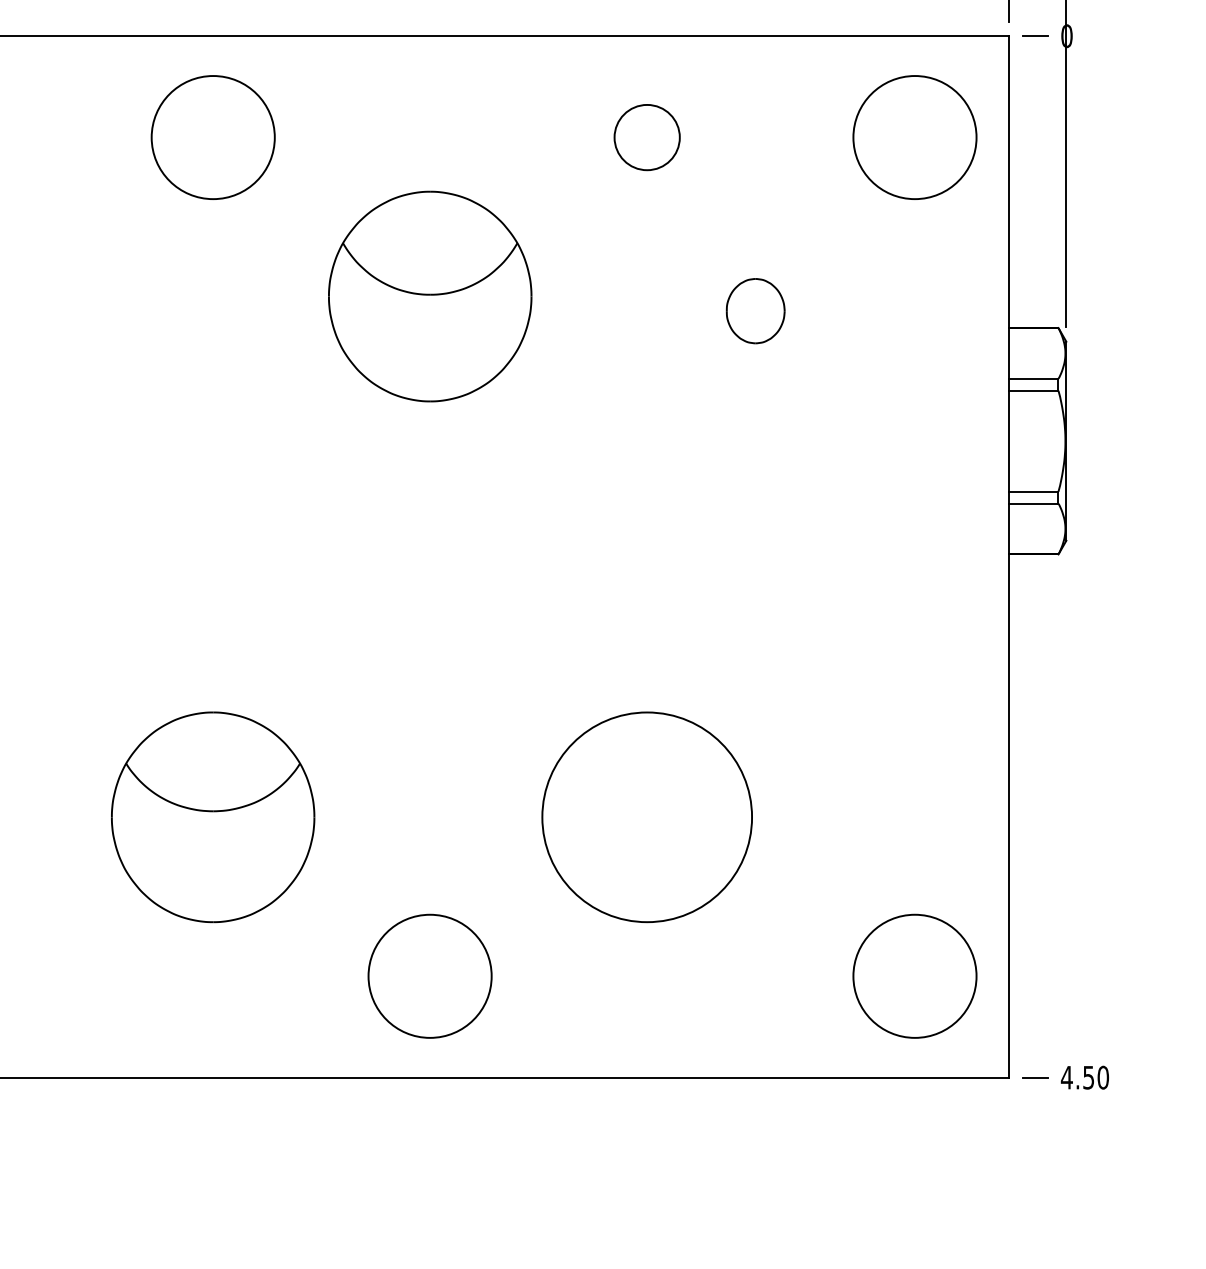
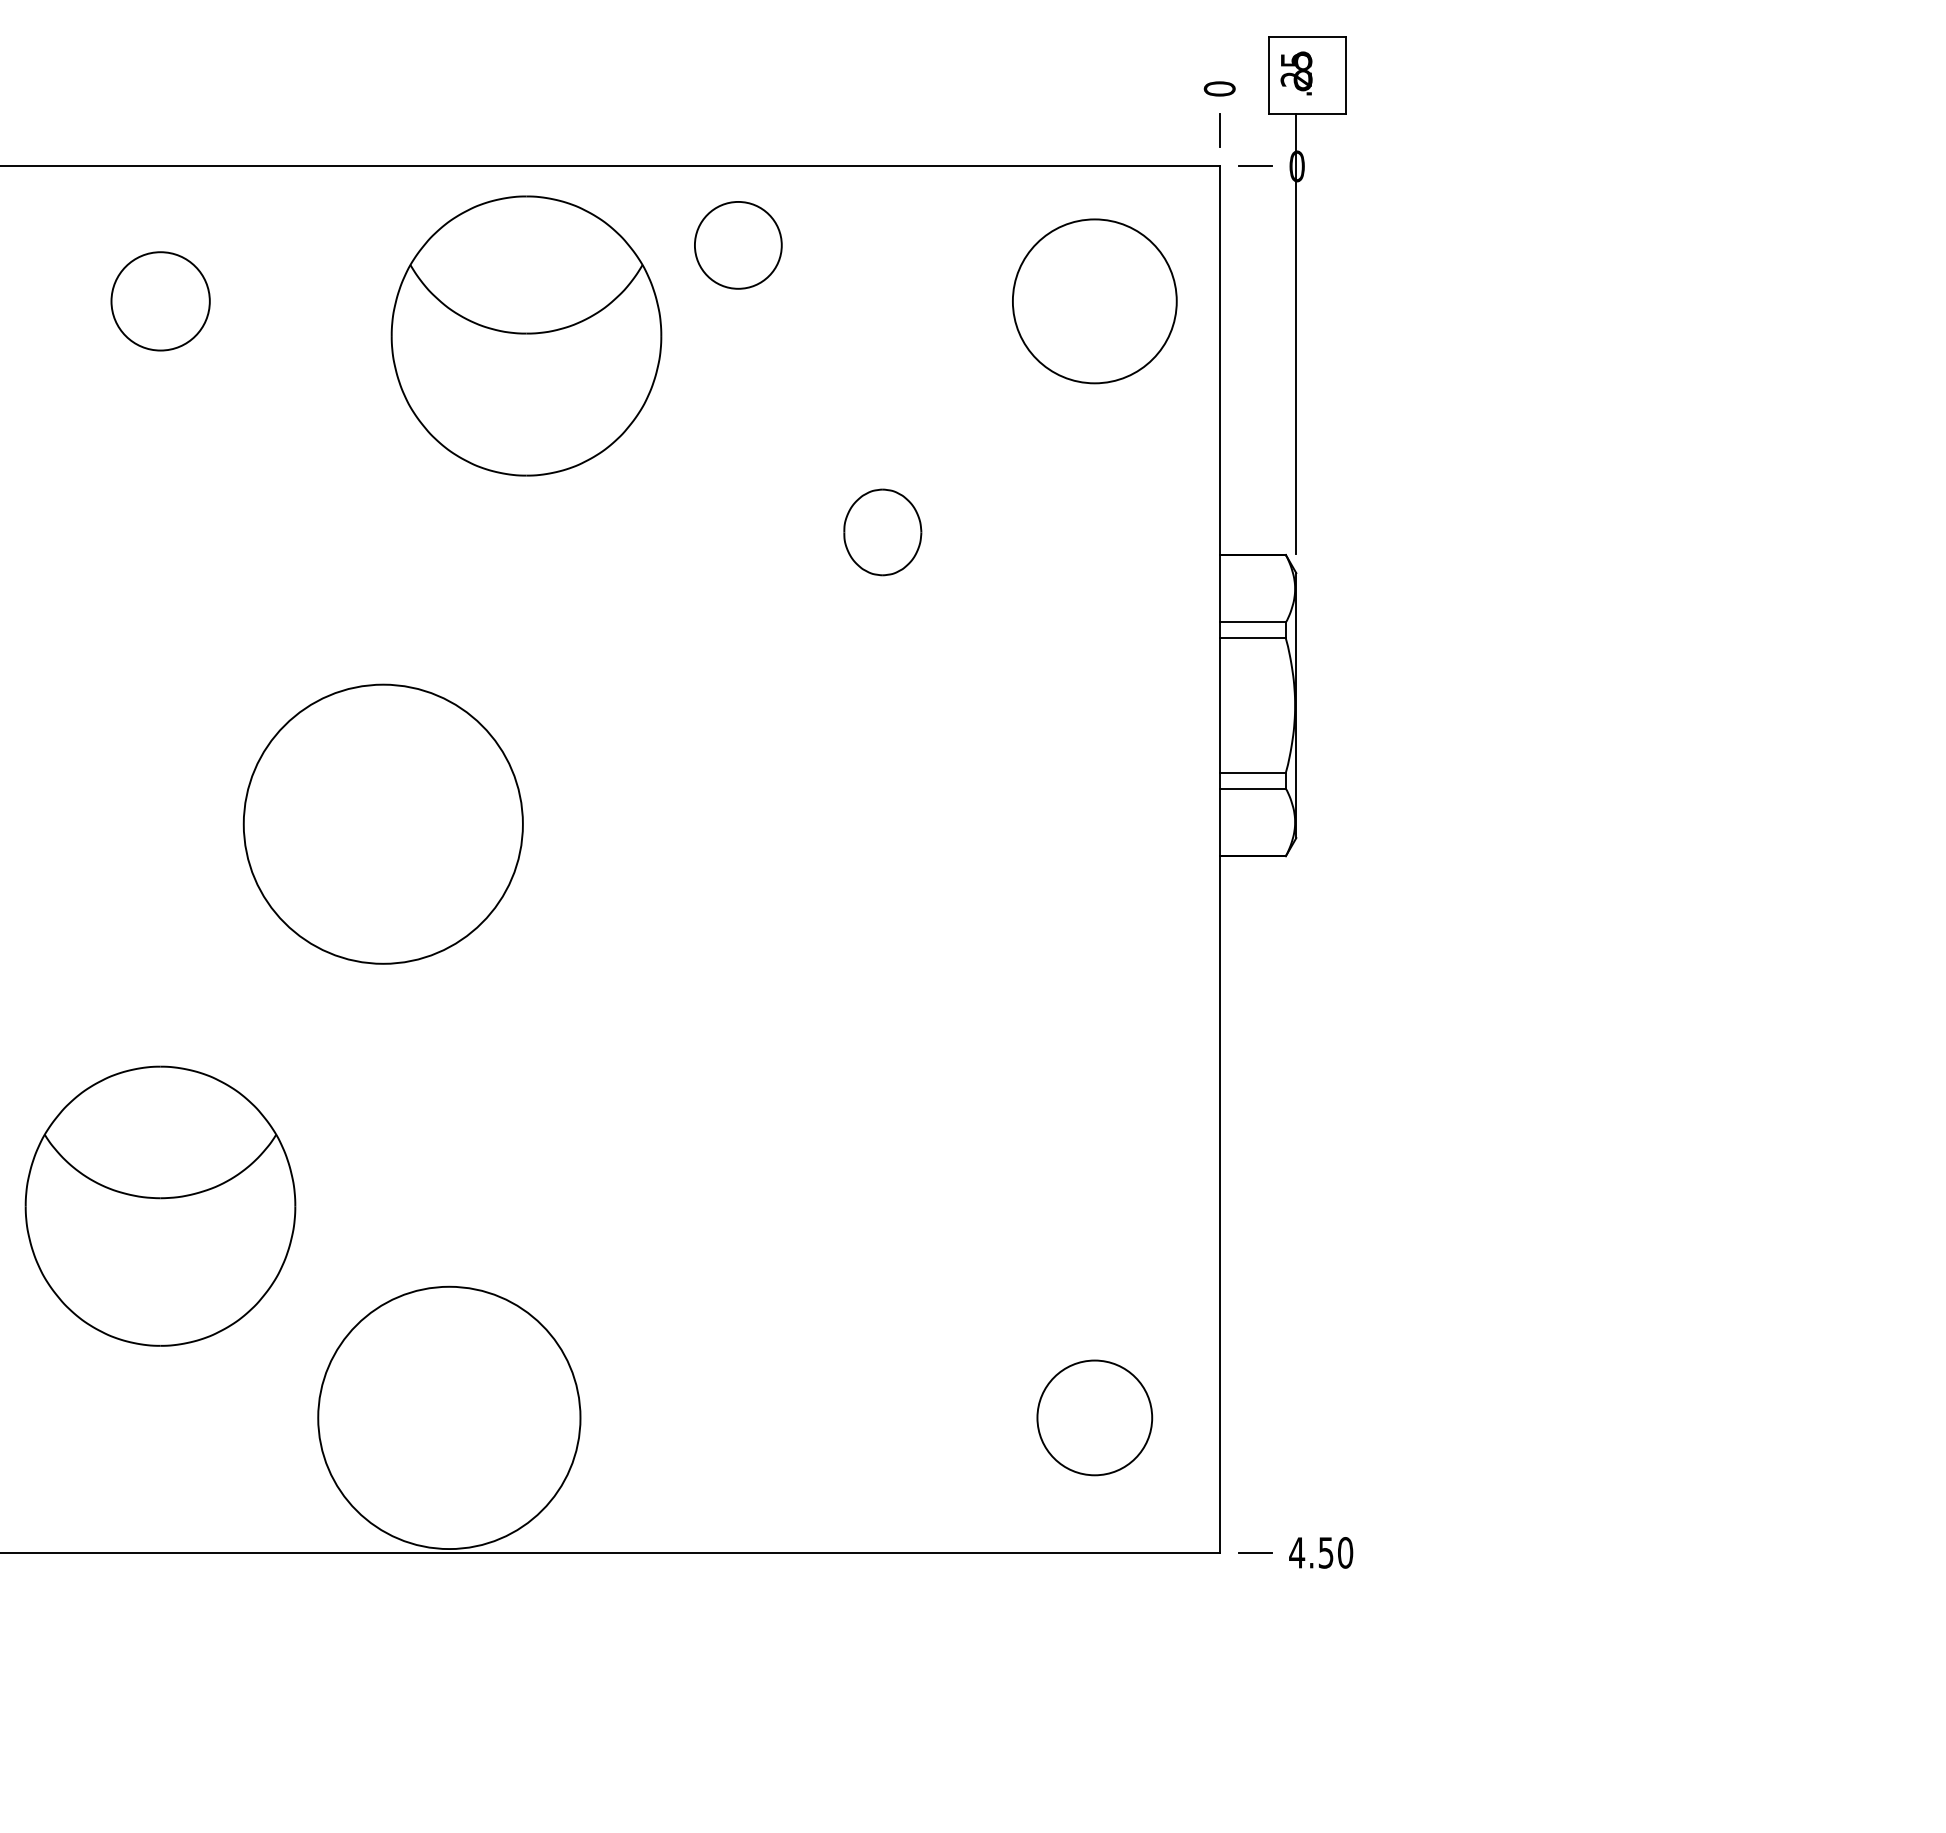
circle: (213, 137) -> (160, 301), size x0.6
circle: (647, 137) -> (738, 245), moved
part: (430, 296) -> (526, 335), moved
circle: (646, 816) -> (382, 823), moved
circle: (430, 976) -> (449, 1417), size x1.6
circle: (914, 976) -> (1094, 1417), size x0.7

